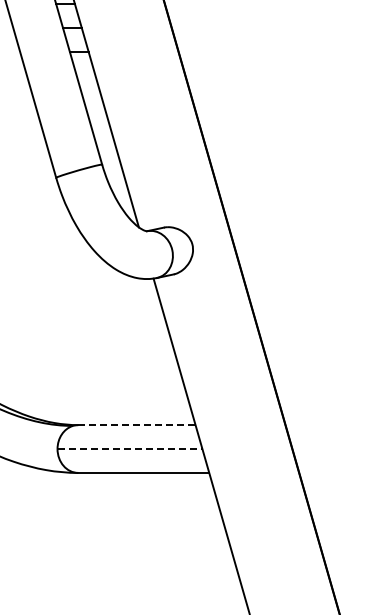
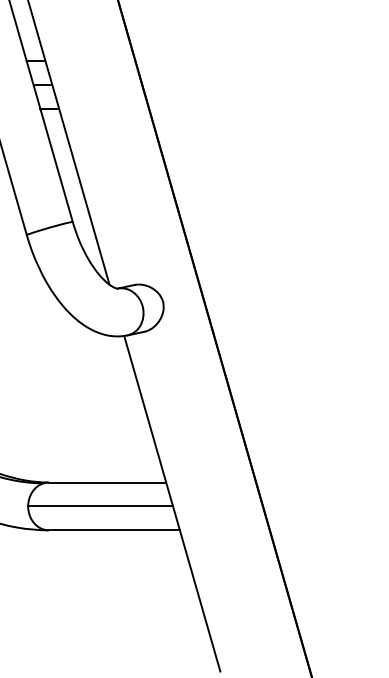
line: (136, 425) -> (107, 482), dashed -> solid
line: (130, 449) -> (101, 506), dashed -> solid

